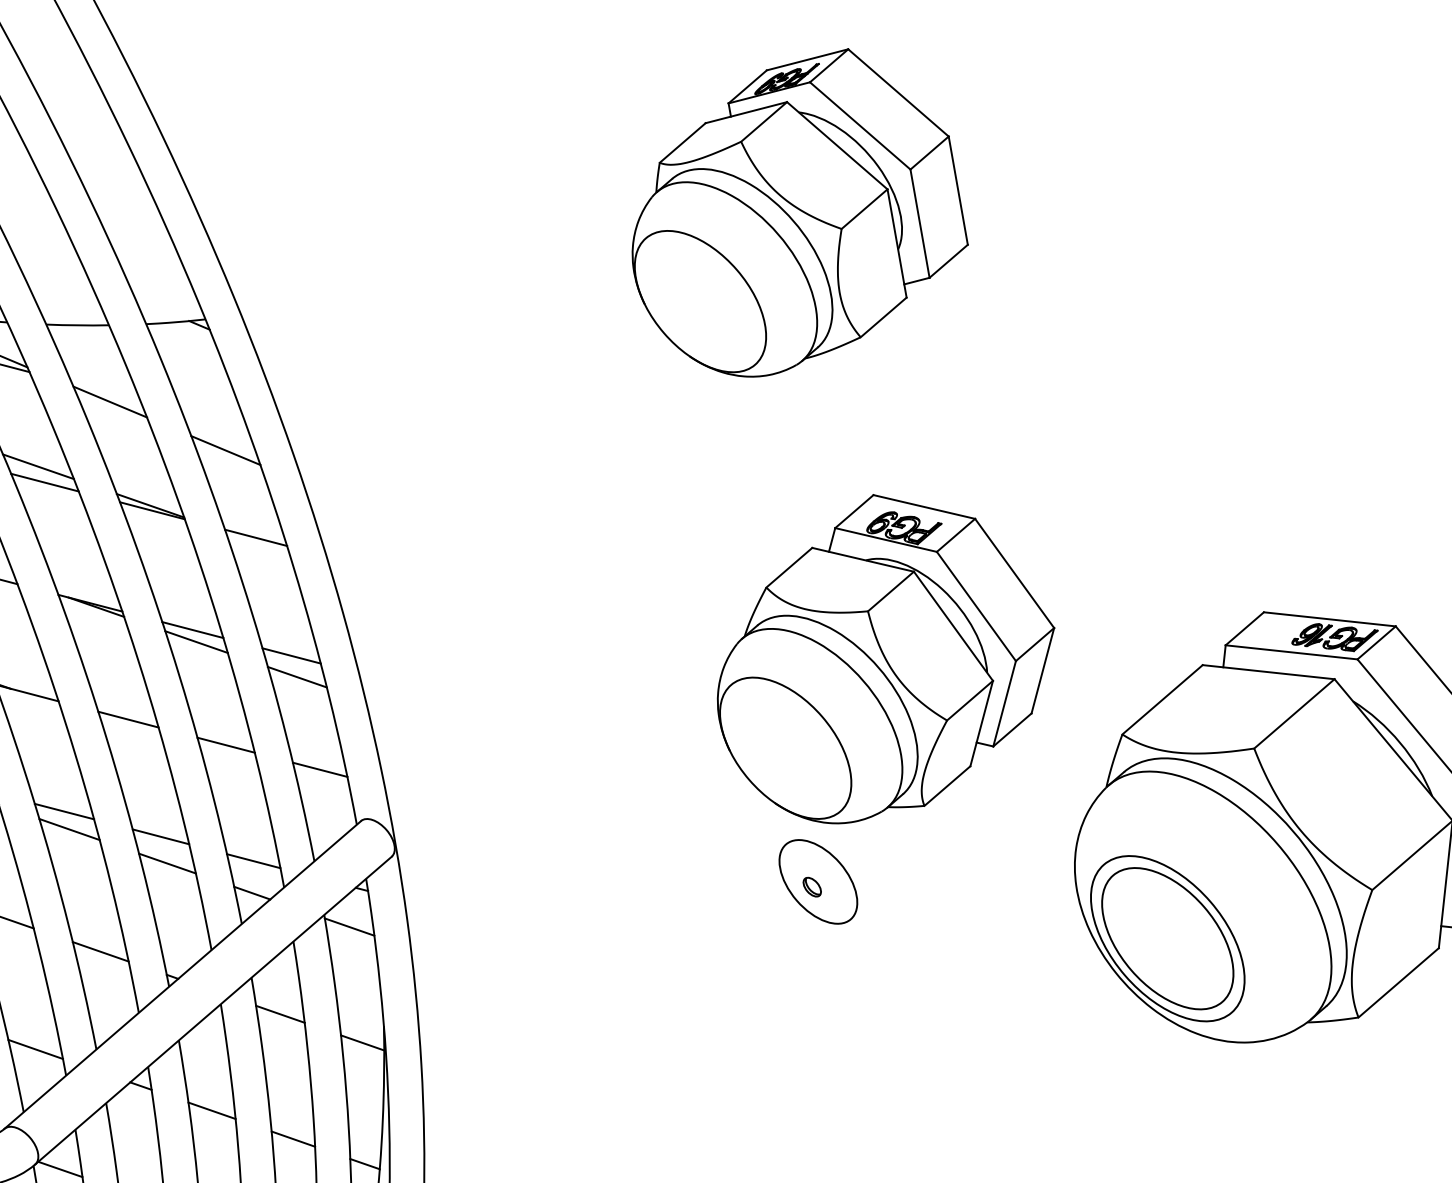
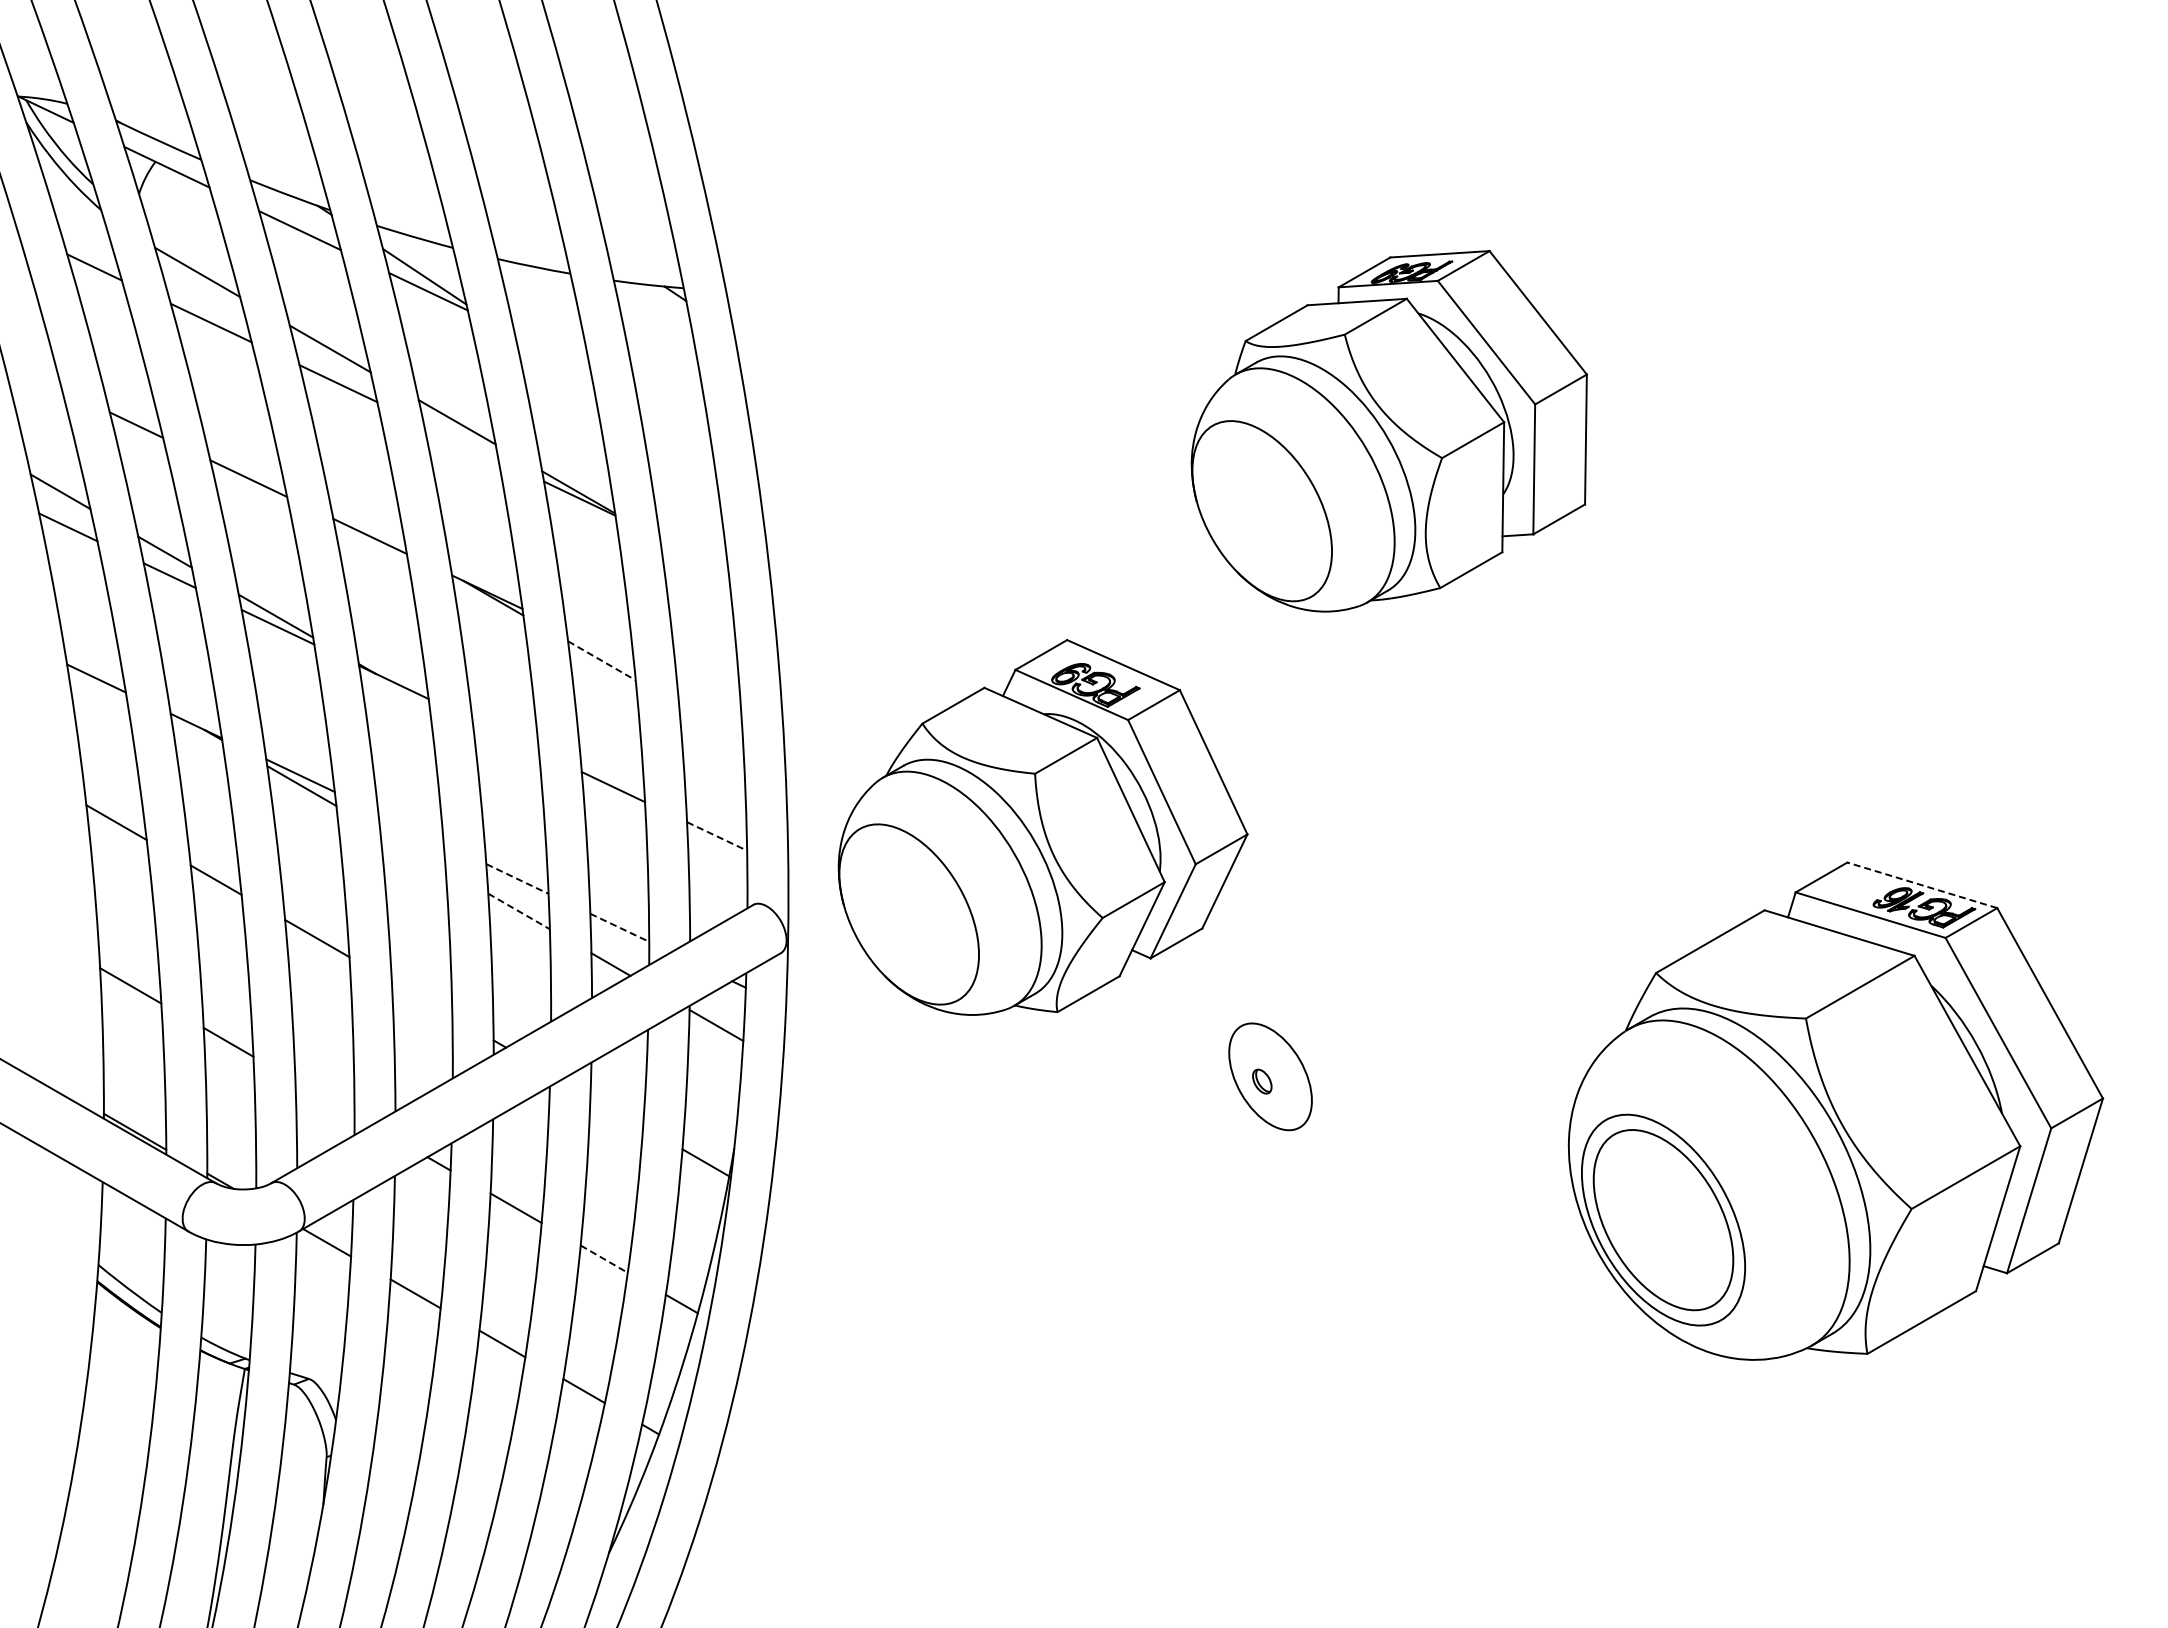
part: (792, 214) -> (1388, 430), moved
line: (110, 402) -> (554, 363), removed
line: (225, 450) -> (678, 444), removed
line: (44, 482) -> (460, 441), removed
line: (255, 537) -> (693, 552), removed
line: (1329, 619) -> (1921, 885), solid -> dashed
line: (193, 630) -> (600, 646), removed
line: (197, 642) -> (602, 661), solid -> dashed
part: (882, 654) -> (1042, 827), moved
line: (291, 655) -> (709, 697), removed
line: (297, 676) -> (711, 723), removed
line: (128, 719) -> (505, 735), removed
line: (320, 769) -> (717, 836), solid -> dashed
line: (63, 811) -> (410, 827), removed
line: (69, 829) -> (412, 850), removed
line: (161, 837) -> (517, 879), solid -> dashed
line: (253, 860) -> (619, 927), solid -> dashed
line: (167, 863) -> (519, 911), solid -> dashed
line: (100, 951) -> (421, 998), removed
line: (280, 1014) -> (616, 1111), removed
line: (35, 1049) -> (324, 1097), removed
line: (293, 1139) -> (604, 1259), solid -> dashed

